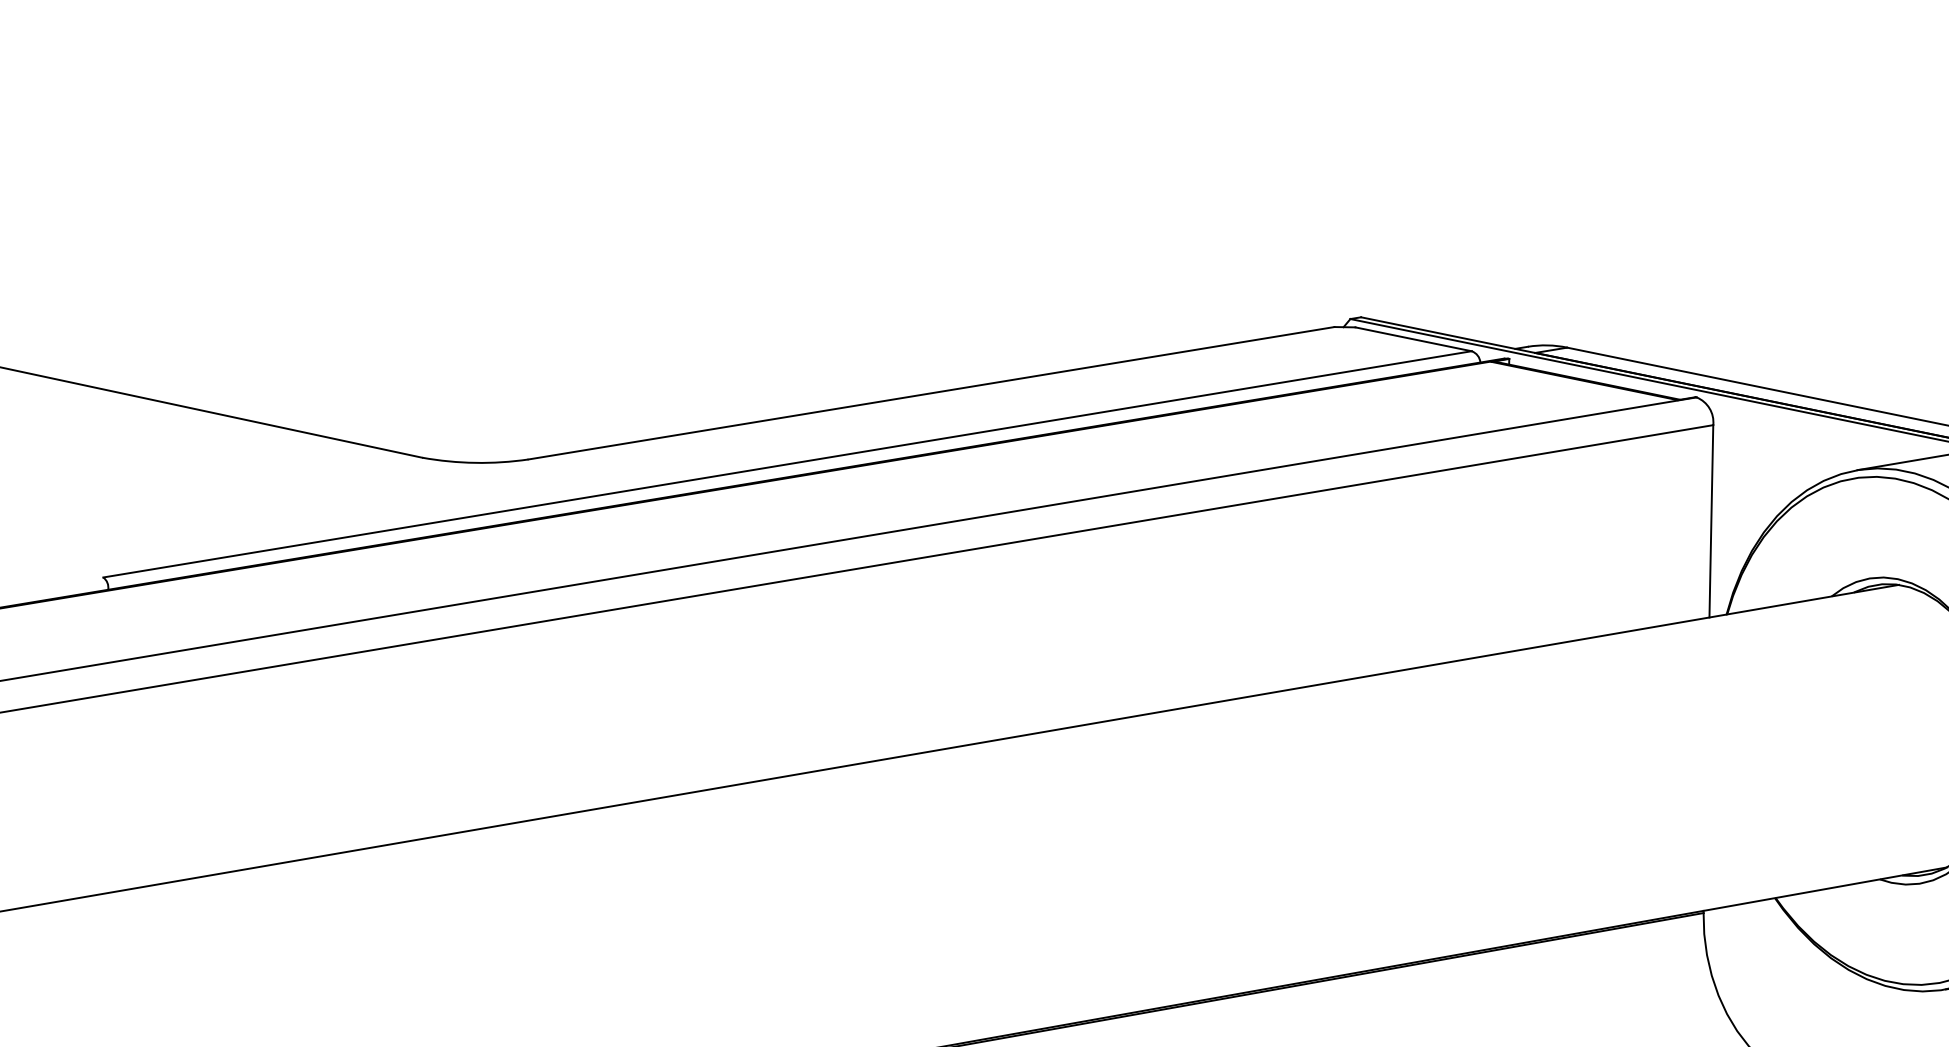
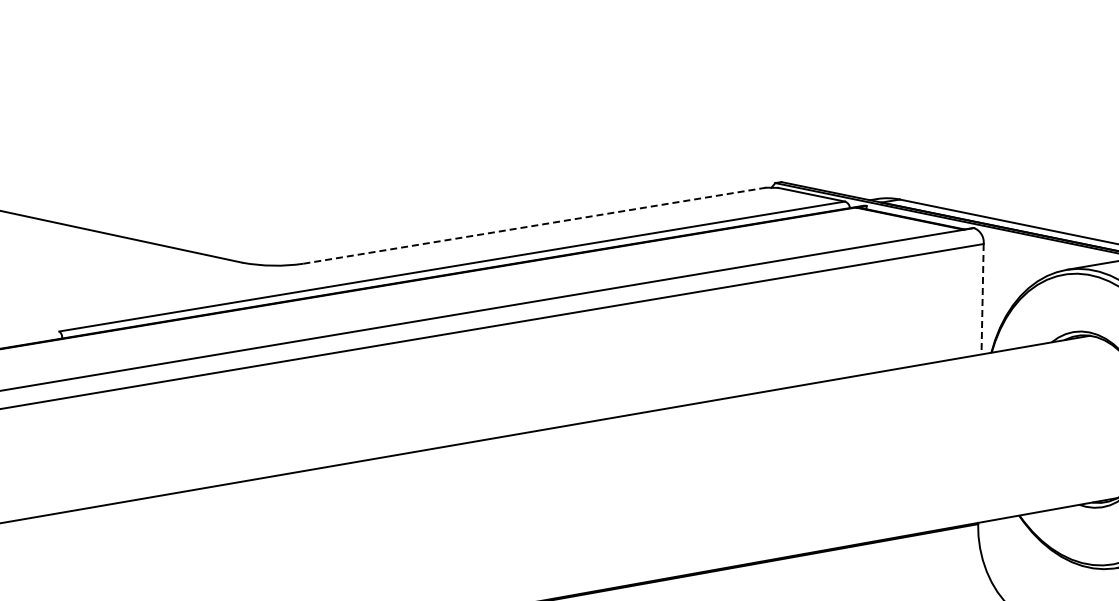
line: (930, 392) -> (534, 225), solid -> dashed
line: (1711, 521) -> (982, 299), solid -> dashed

